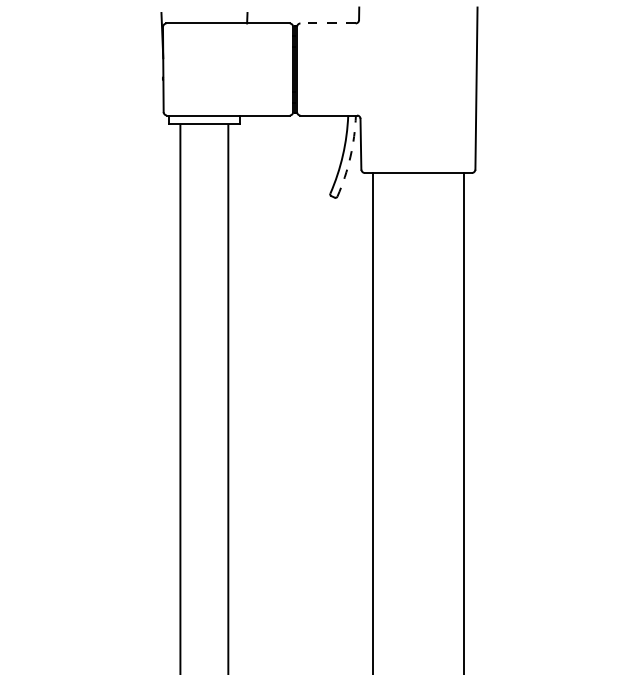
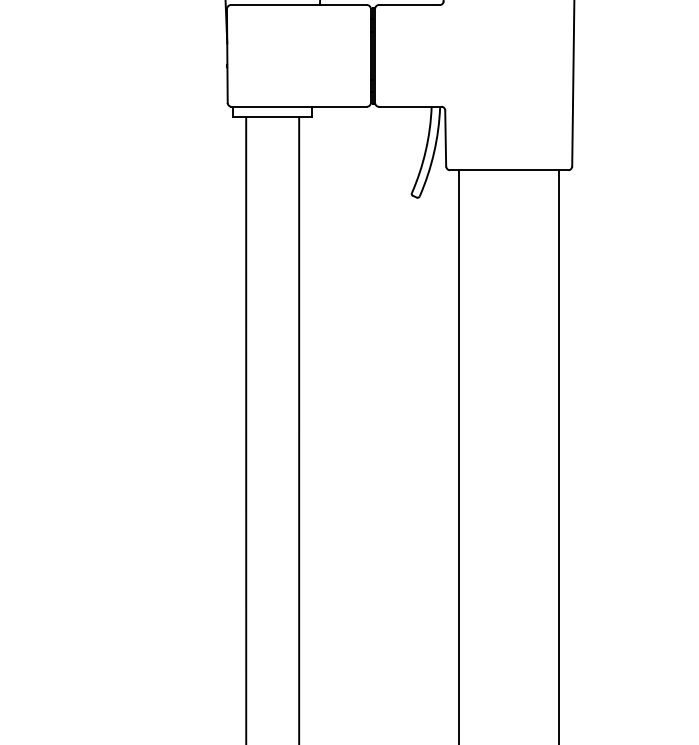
line: (328, 23) -> (409, 5), dashed -> solid
arc: (350, 156) -> (434, 152), dashed -> solid

